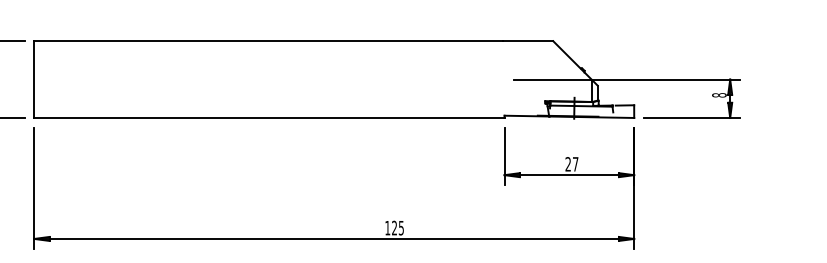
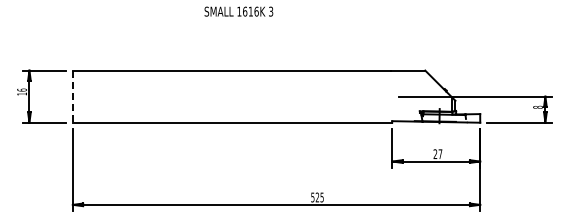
line: (33, 80) -> (72, 97), solid -> dashed
text: (387, 228) -> (312, 197), 125 -> 525

